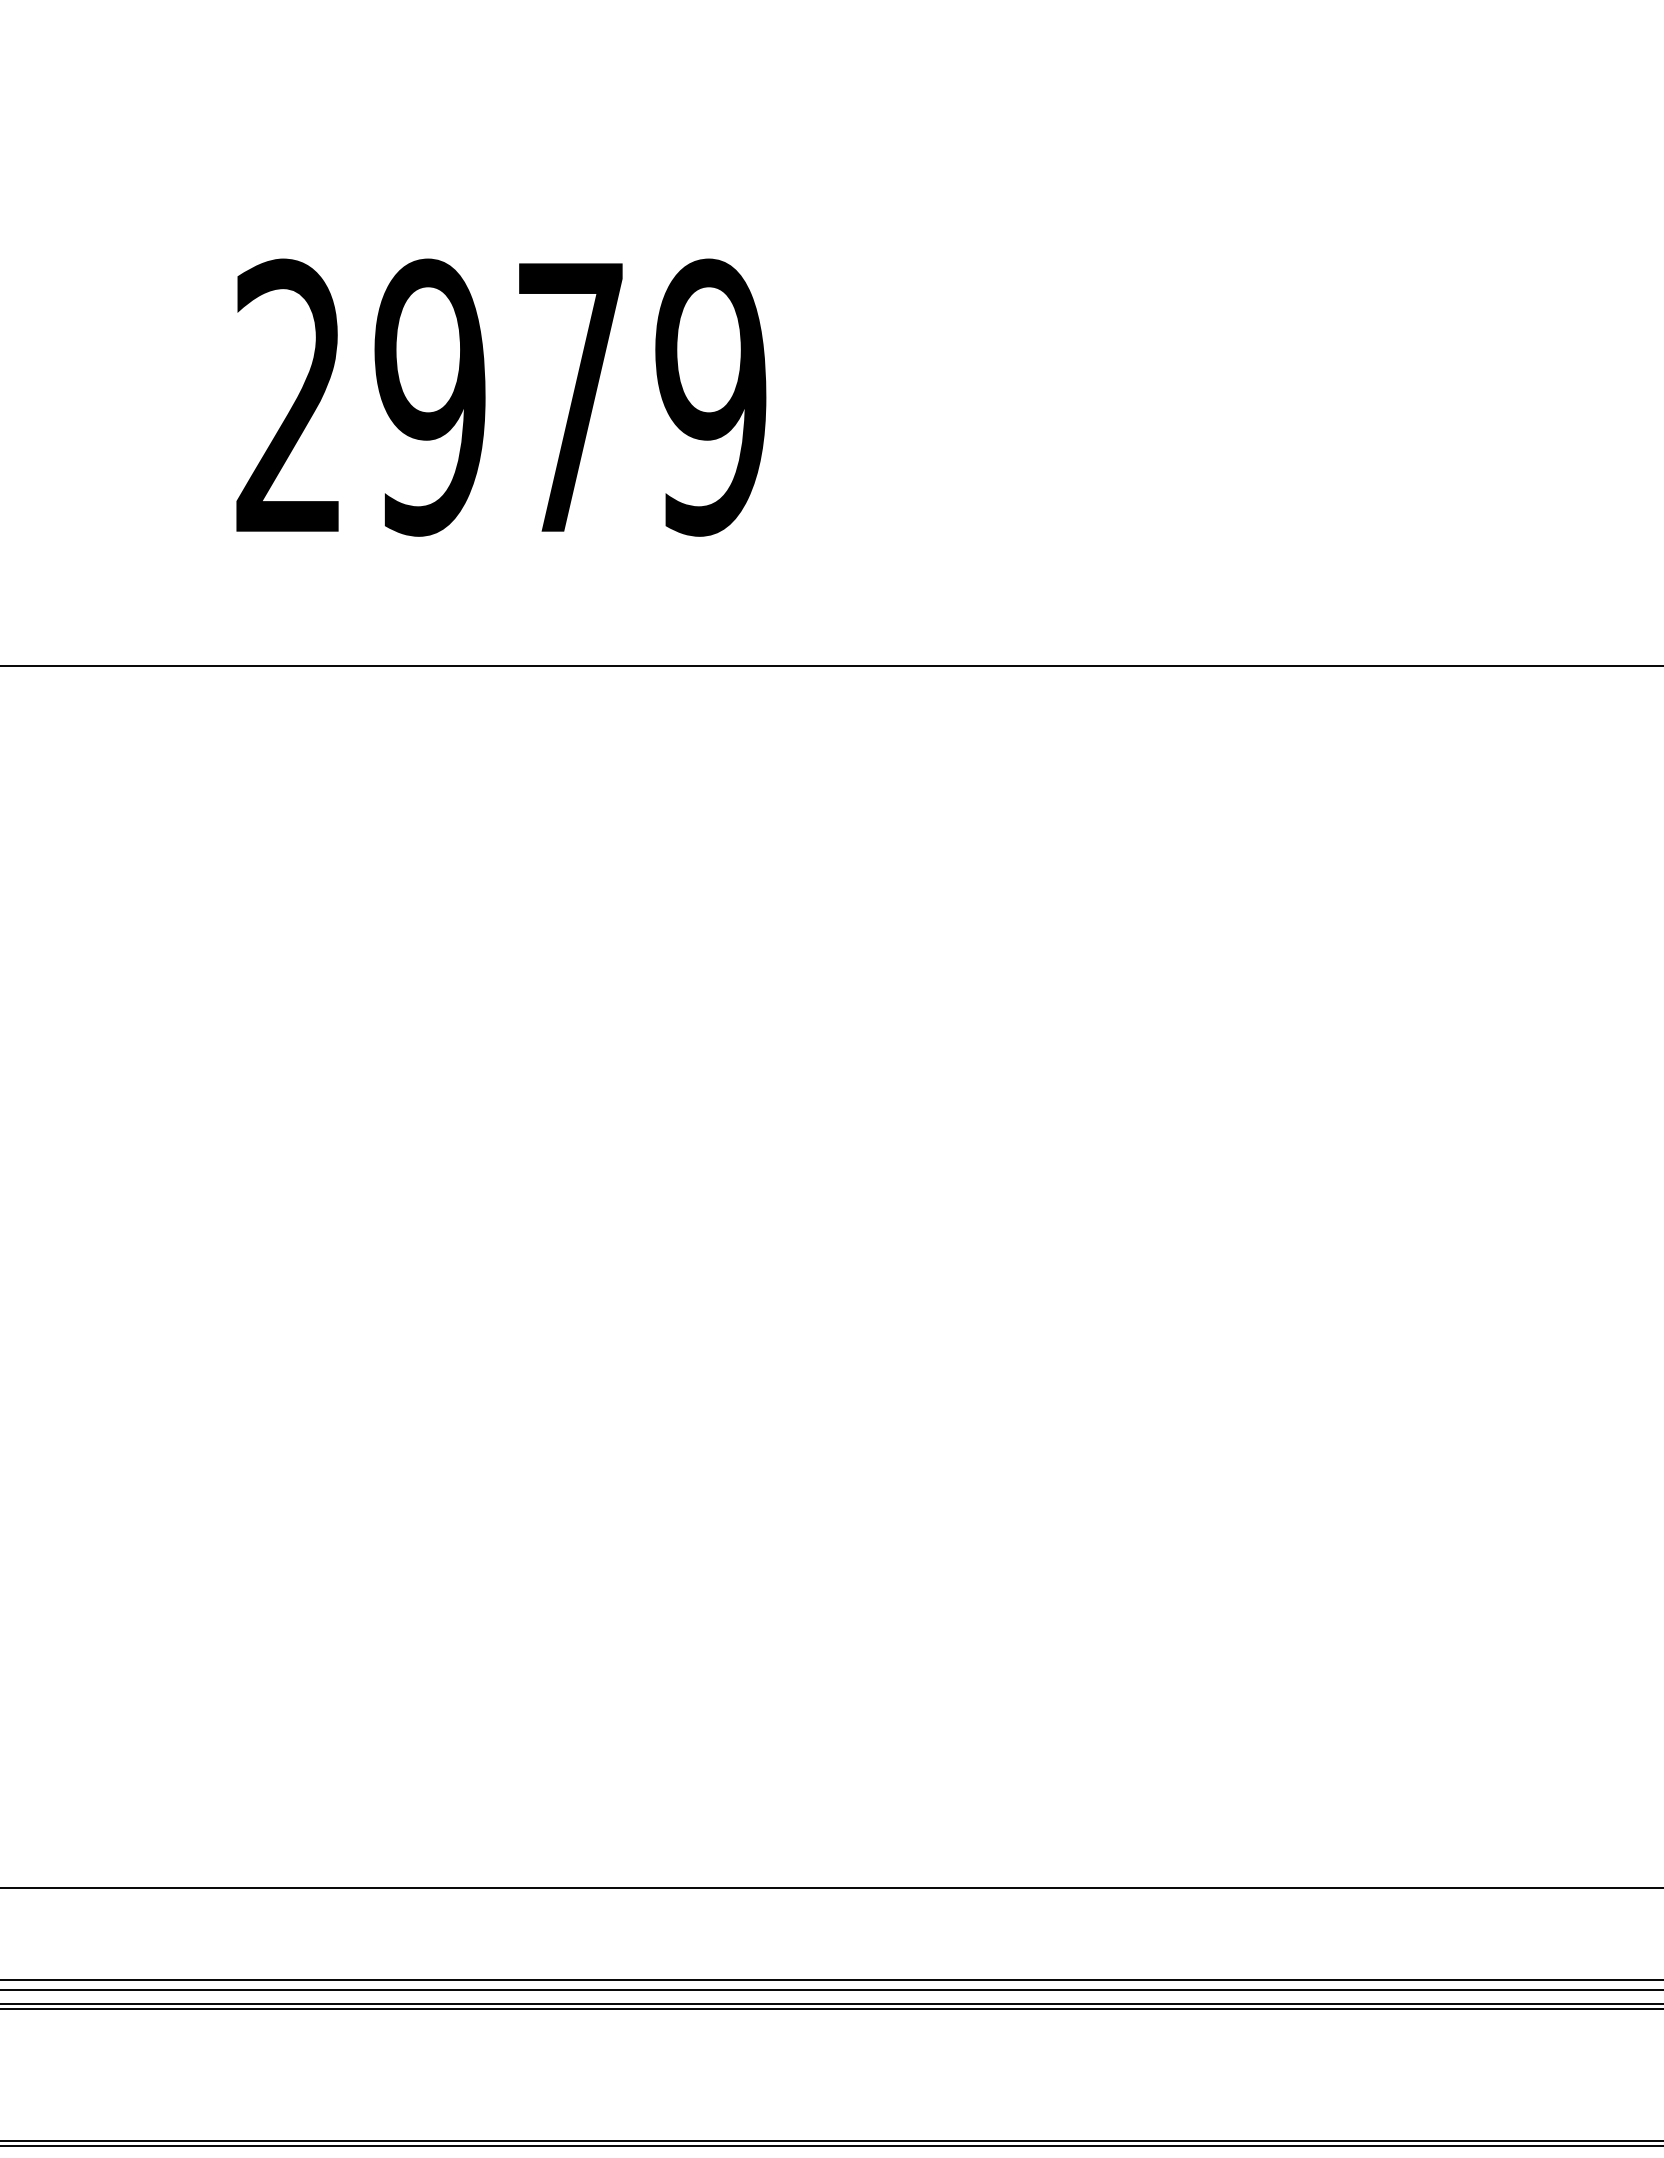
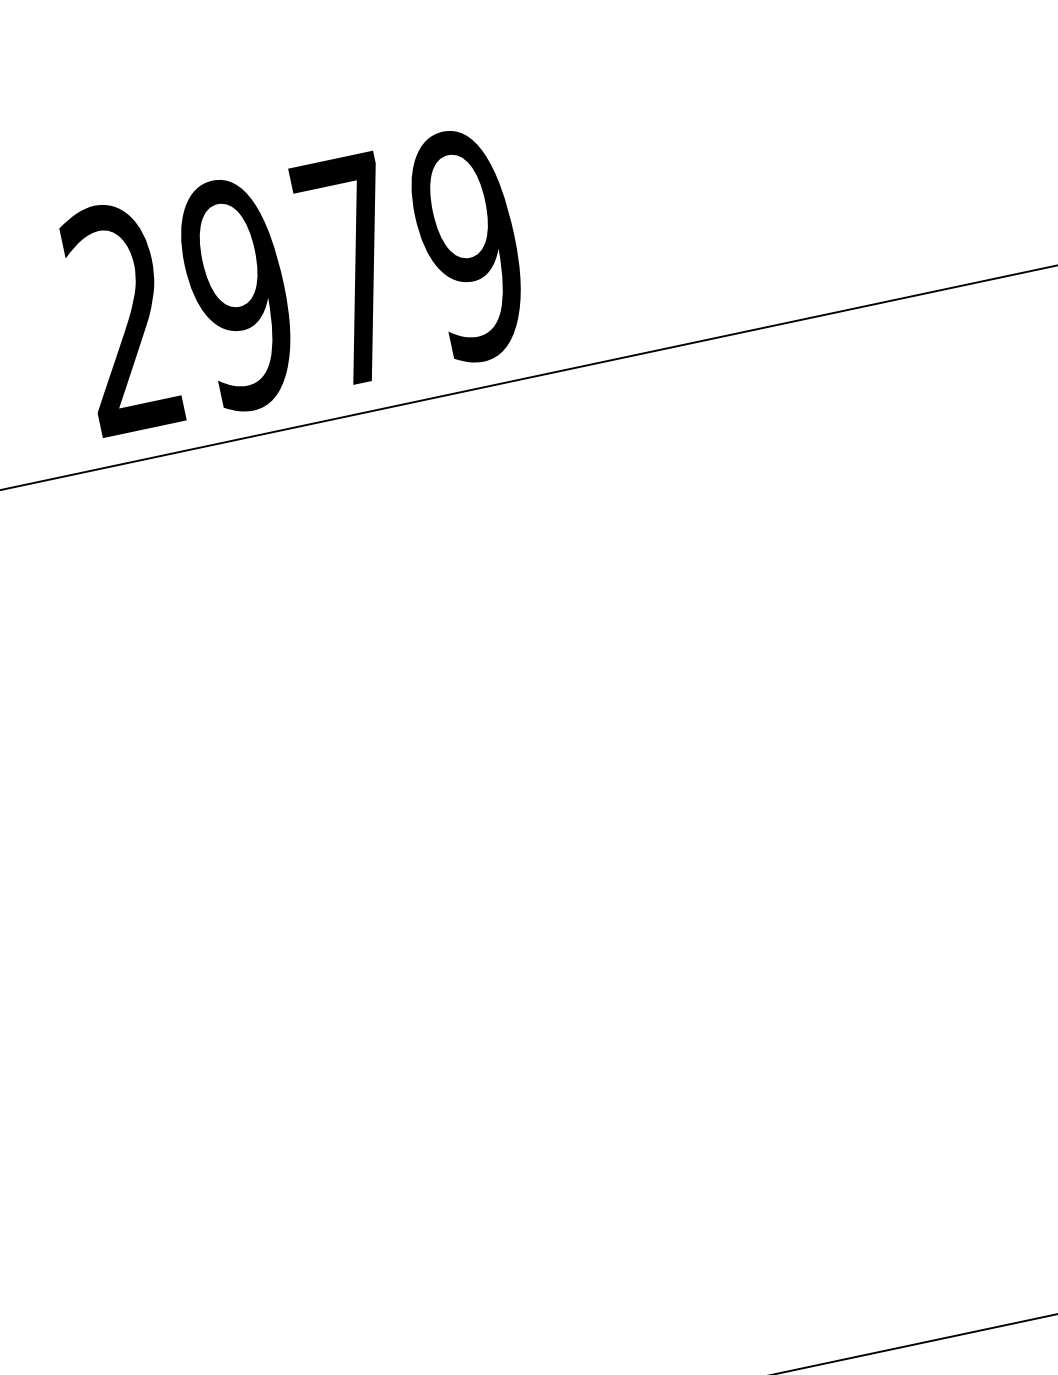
text: (501, 397) -> (297, 281), moved

